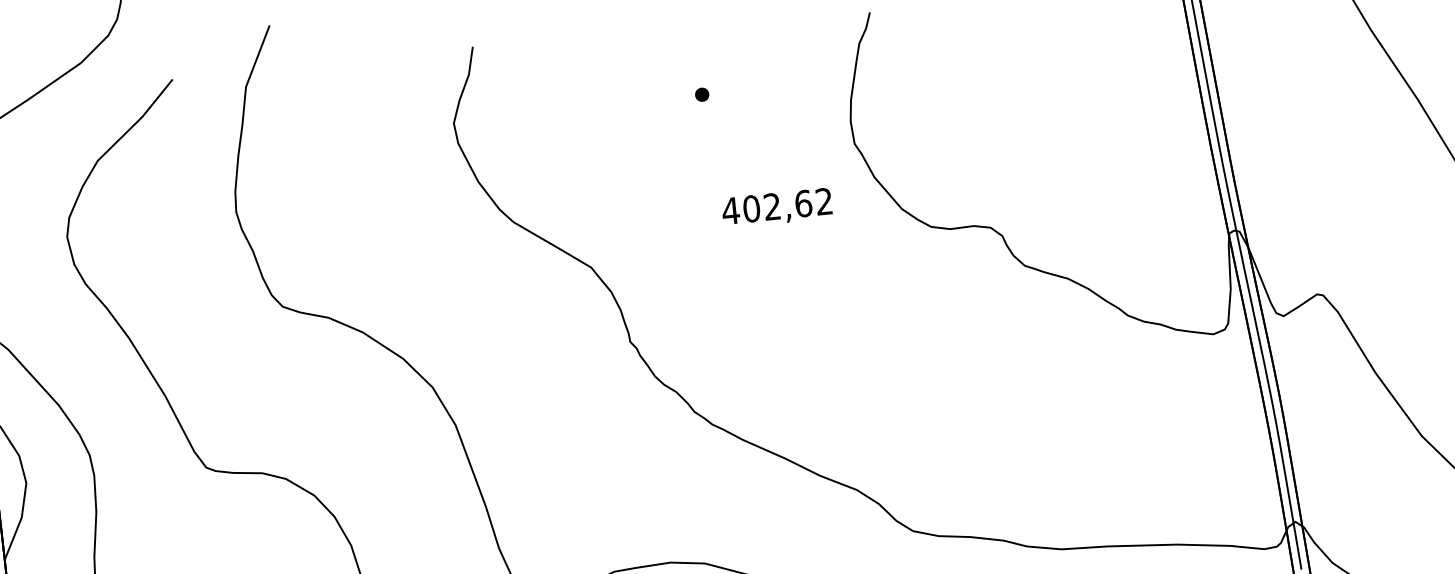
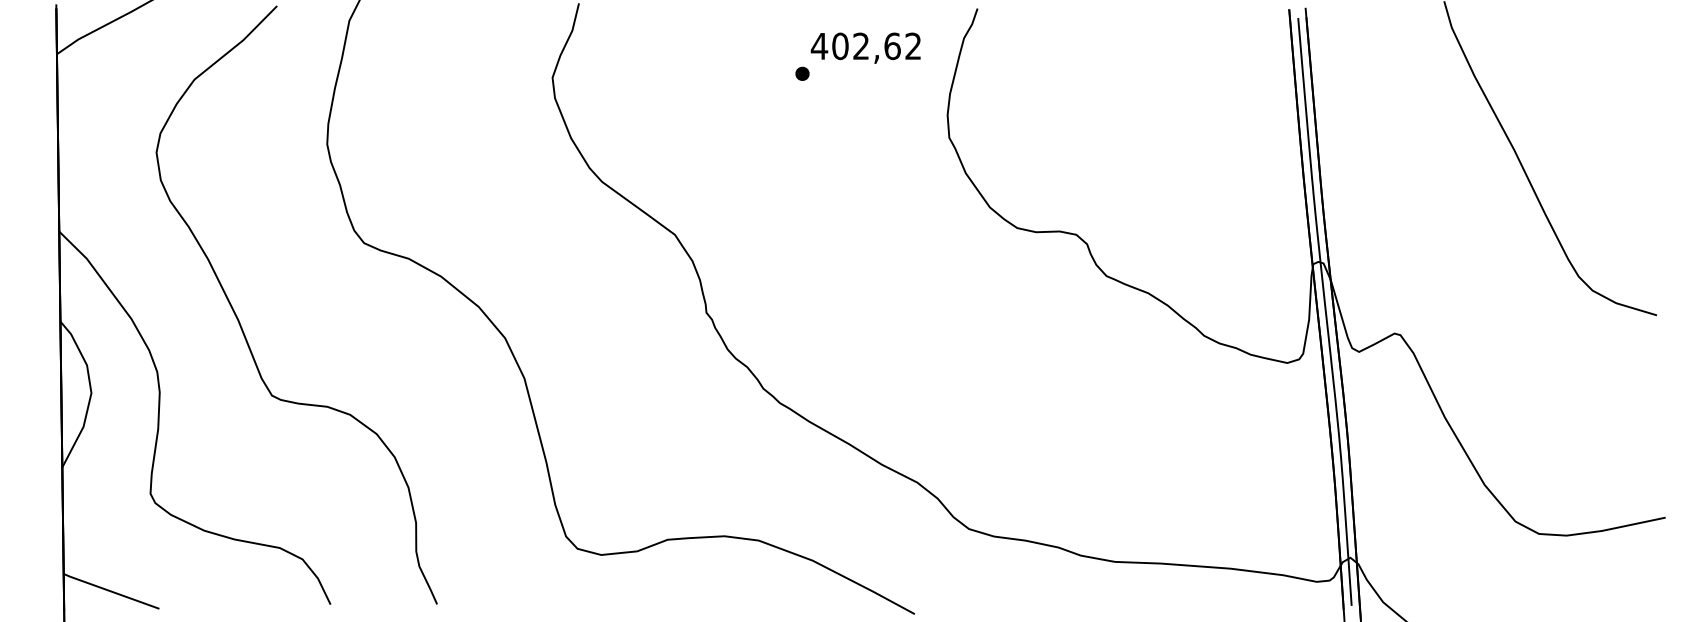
text: (776, 207) -> (865, 47), moved

